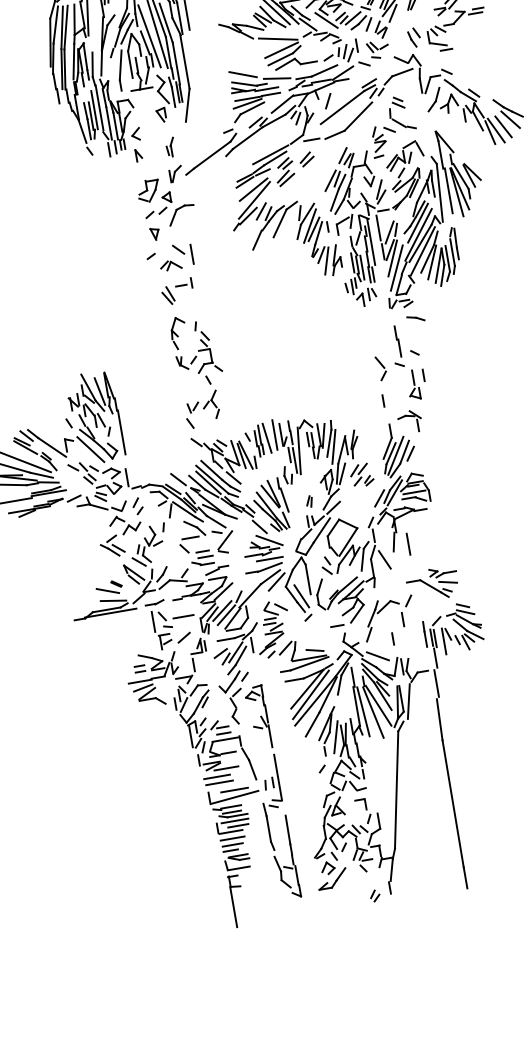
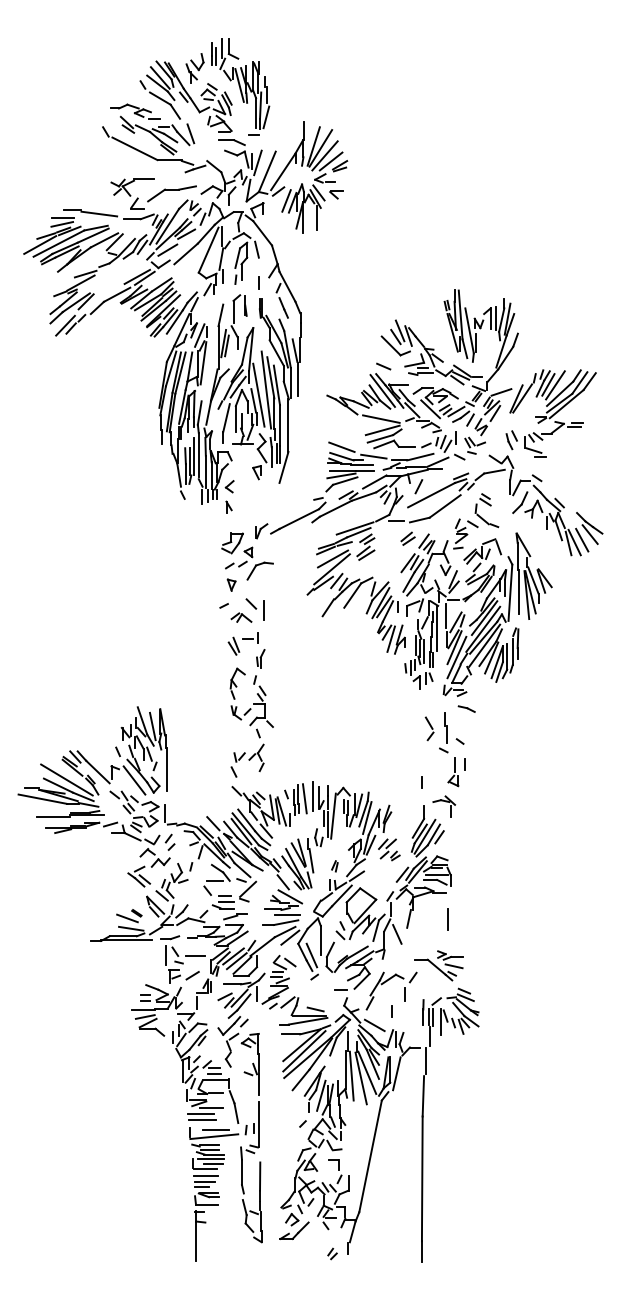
part: (170, 147) -> (260, 658), moved
part: (306, 159) -> (407, 538), moved
part: (381, 368) -> (429, 728), moved
line: (408, 544) -> (447, 919), moved

